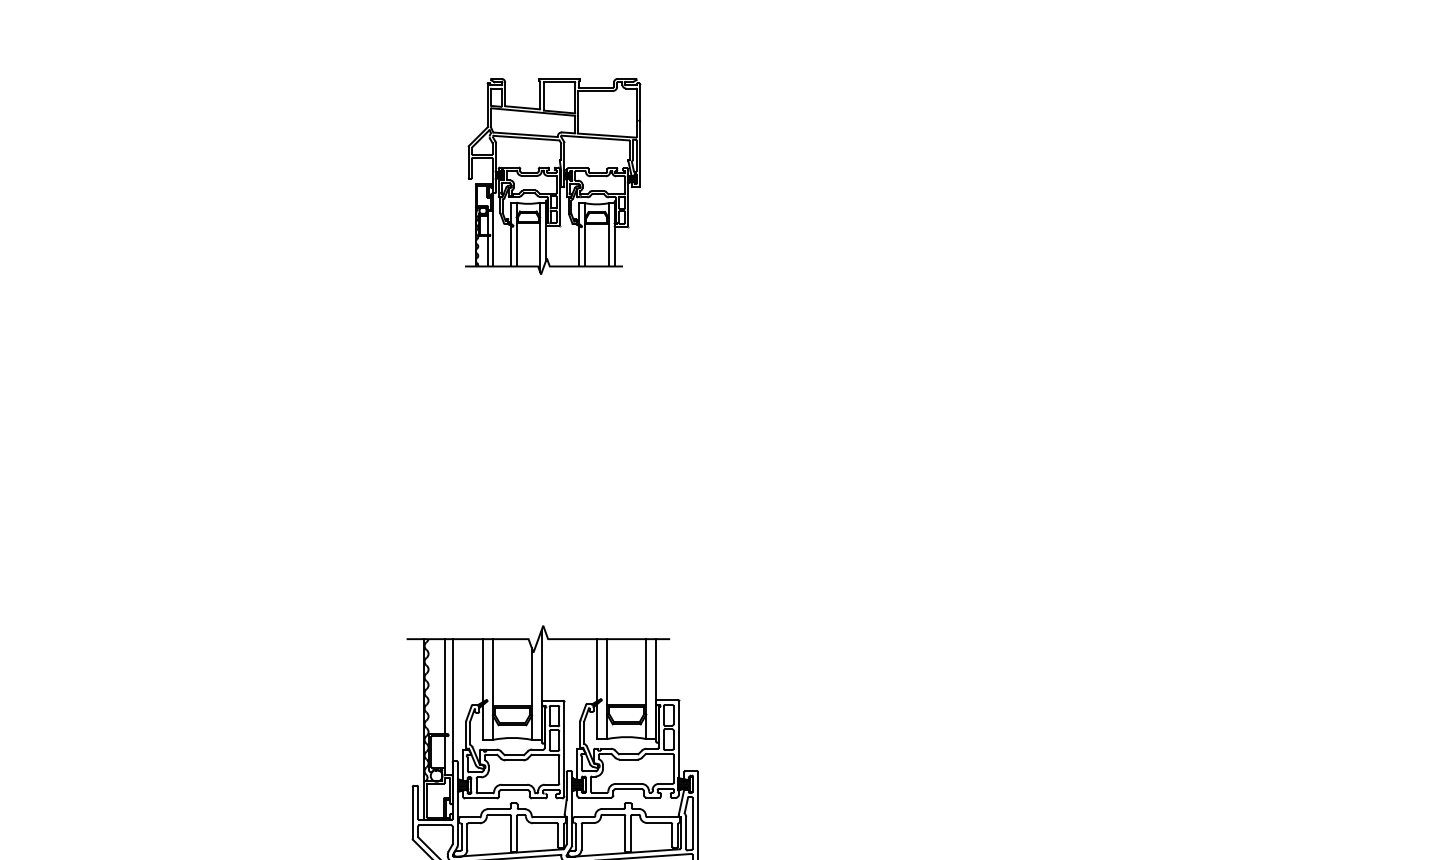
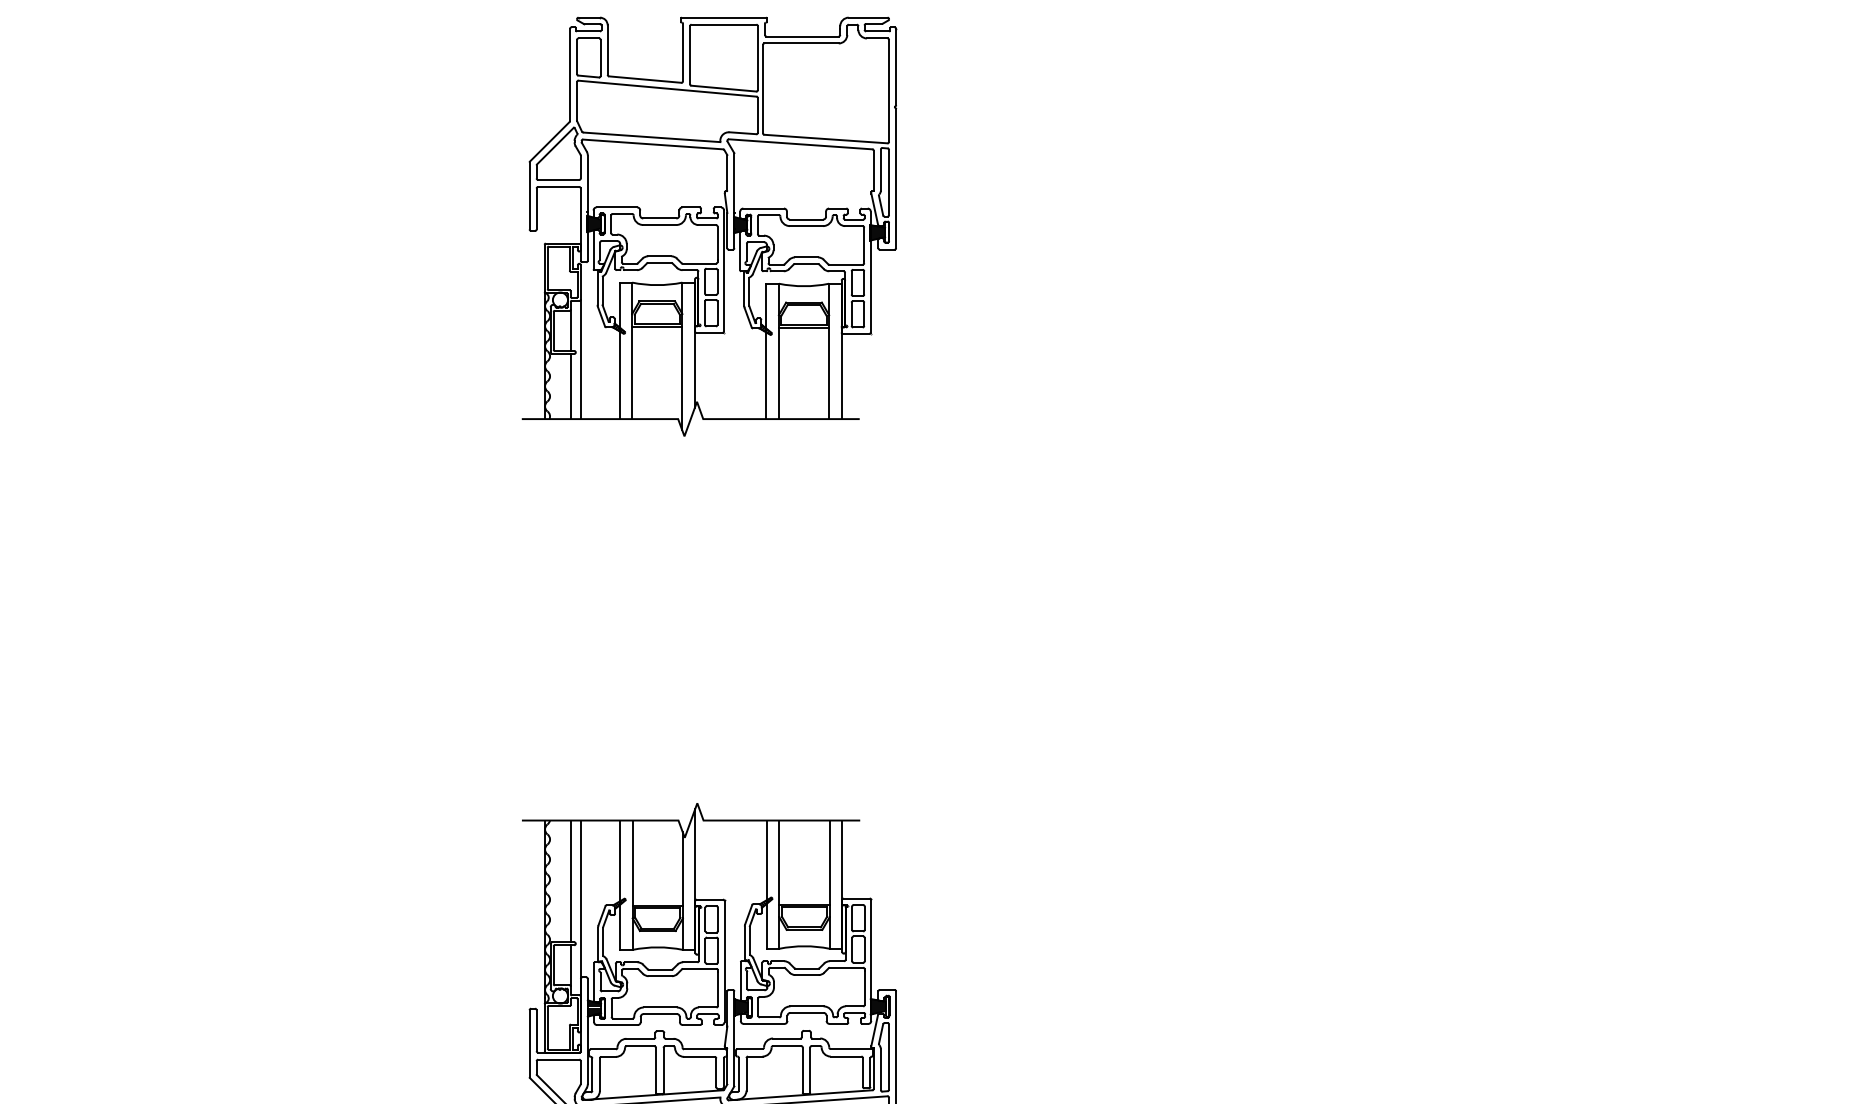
part: (552, 176) -> (709, 226), size x1.67

